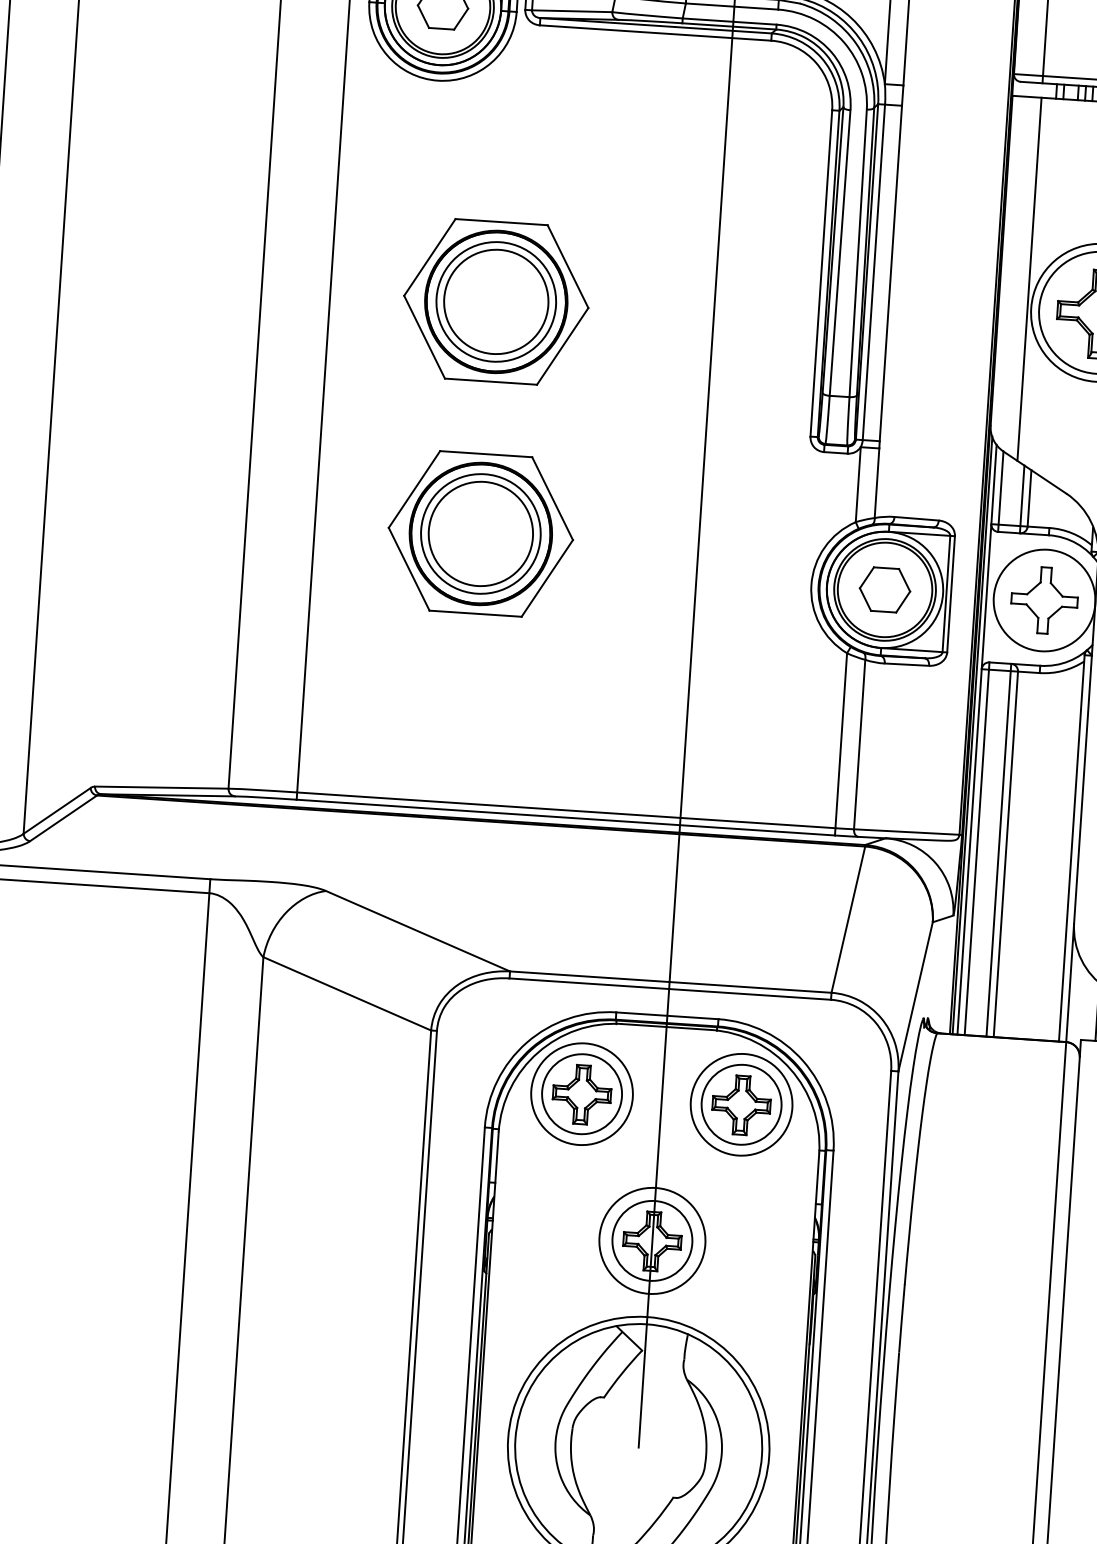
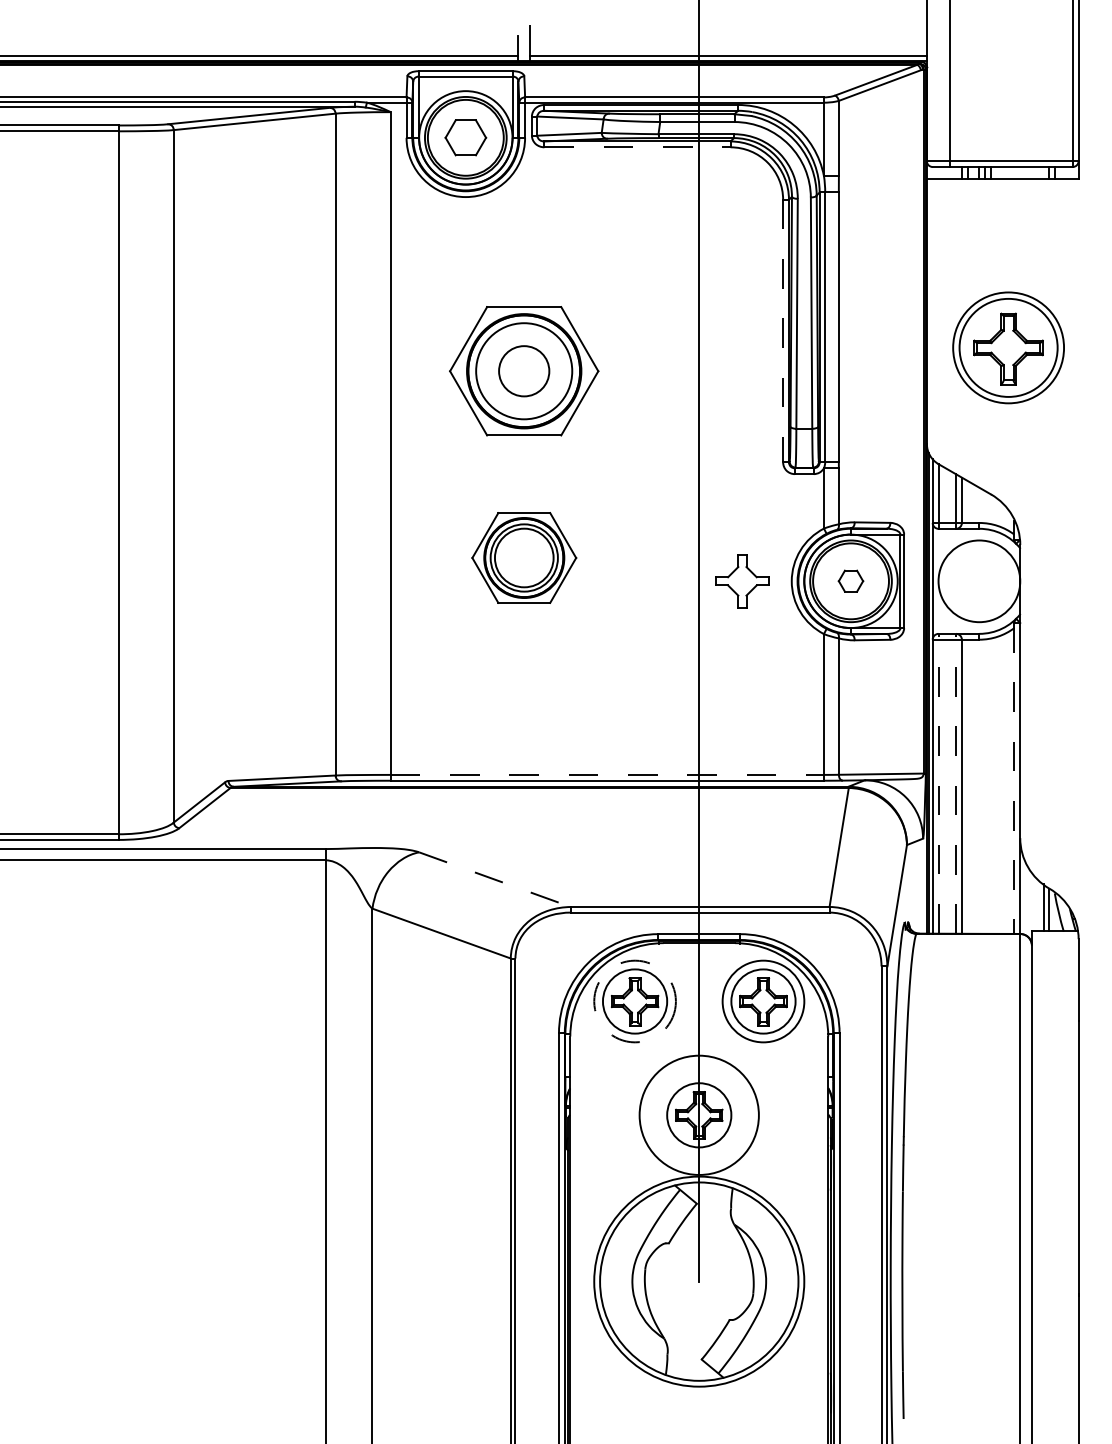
line: (656, 33) -> (638, 147), solid -> dashed
line: (821, 273) -> (783, 331), solid -> dashed
line: (1029, 279) -> (950, 324), removed
circle: (496, 302) -> (524, 371), size x0.6
part: (481, 533) -> (524, 557), size x0.7
part: (884, 588) -> (850, 580), size x0.6
part: (1044, 600) -> (742, 581), moved
line: (566, 809) -> (607, 774), solid -> dashed
line: (977, 848) -> (938, 783), solid -> dashed
line: (1071, 848) -> (1014, 778), solid -> dashed
line: (999, 849) -> (956, 783), solid -> dashed
line: (418, 931) -> (495, 879), solid -> dashed
circle: (581, 1094) -> (634, 1001), solid -> dashed
circle: (651, 1239) -> (698, 1114), size x1.4

